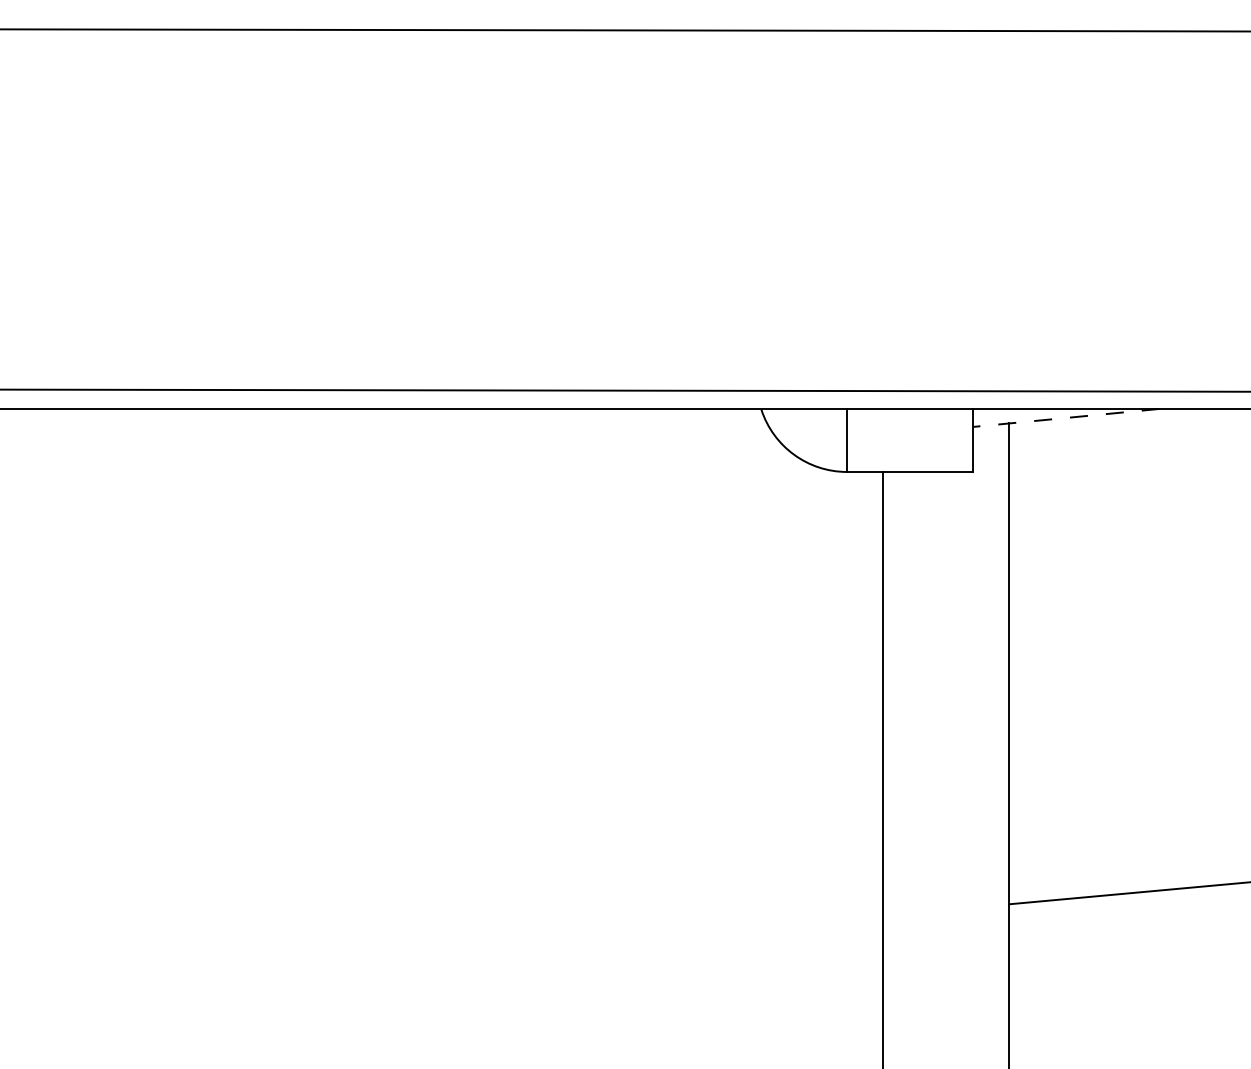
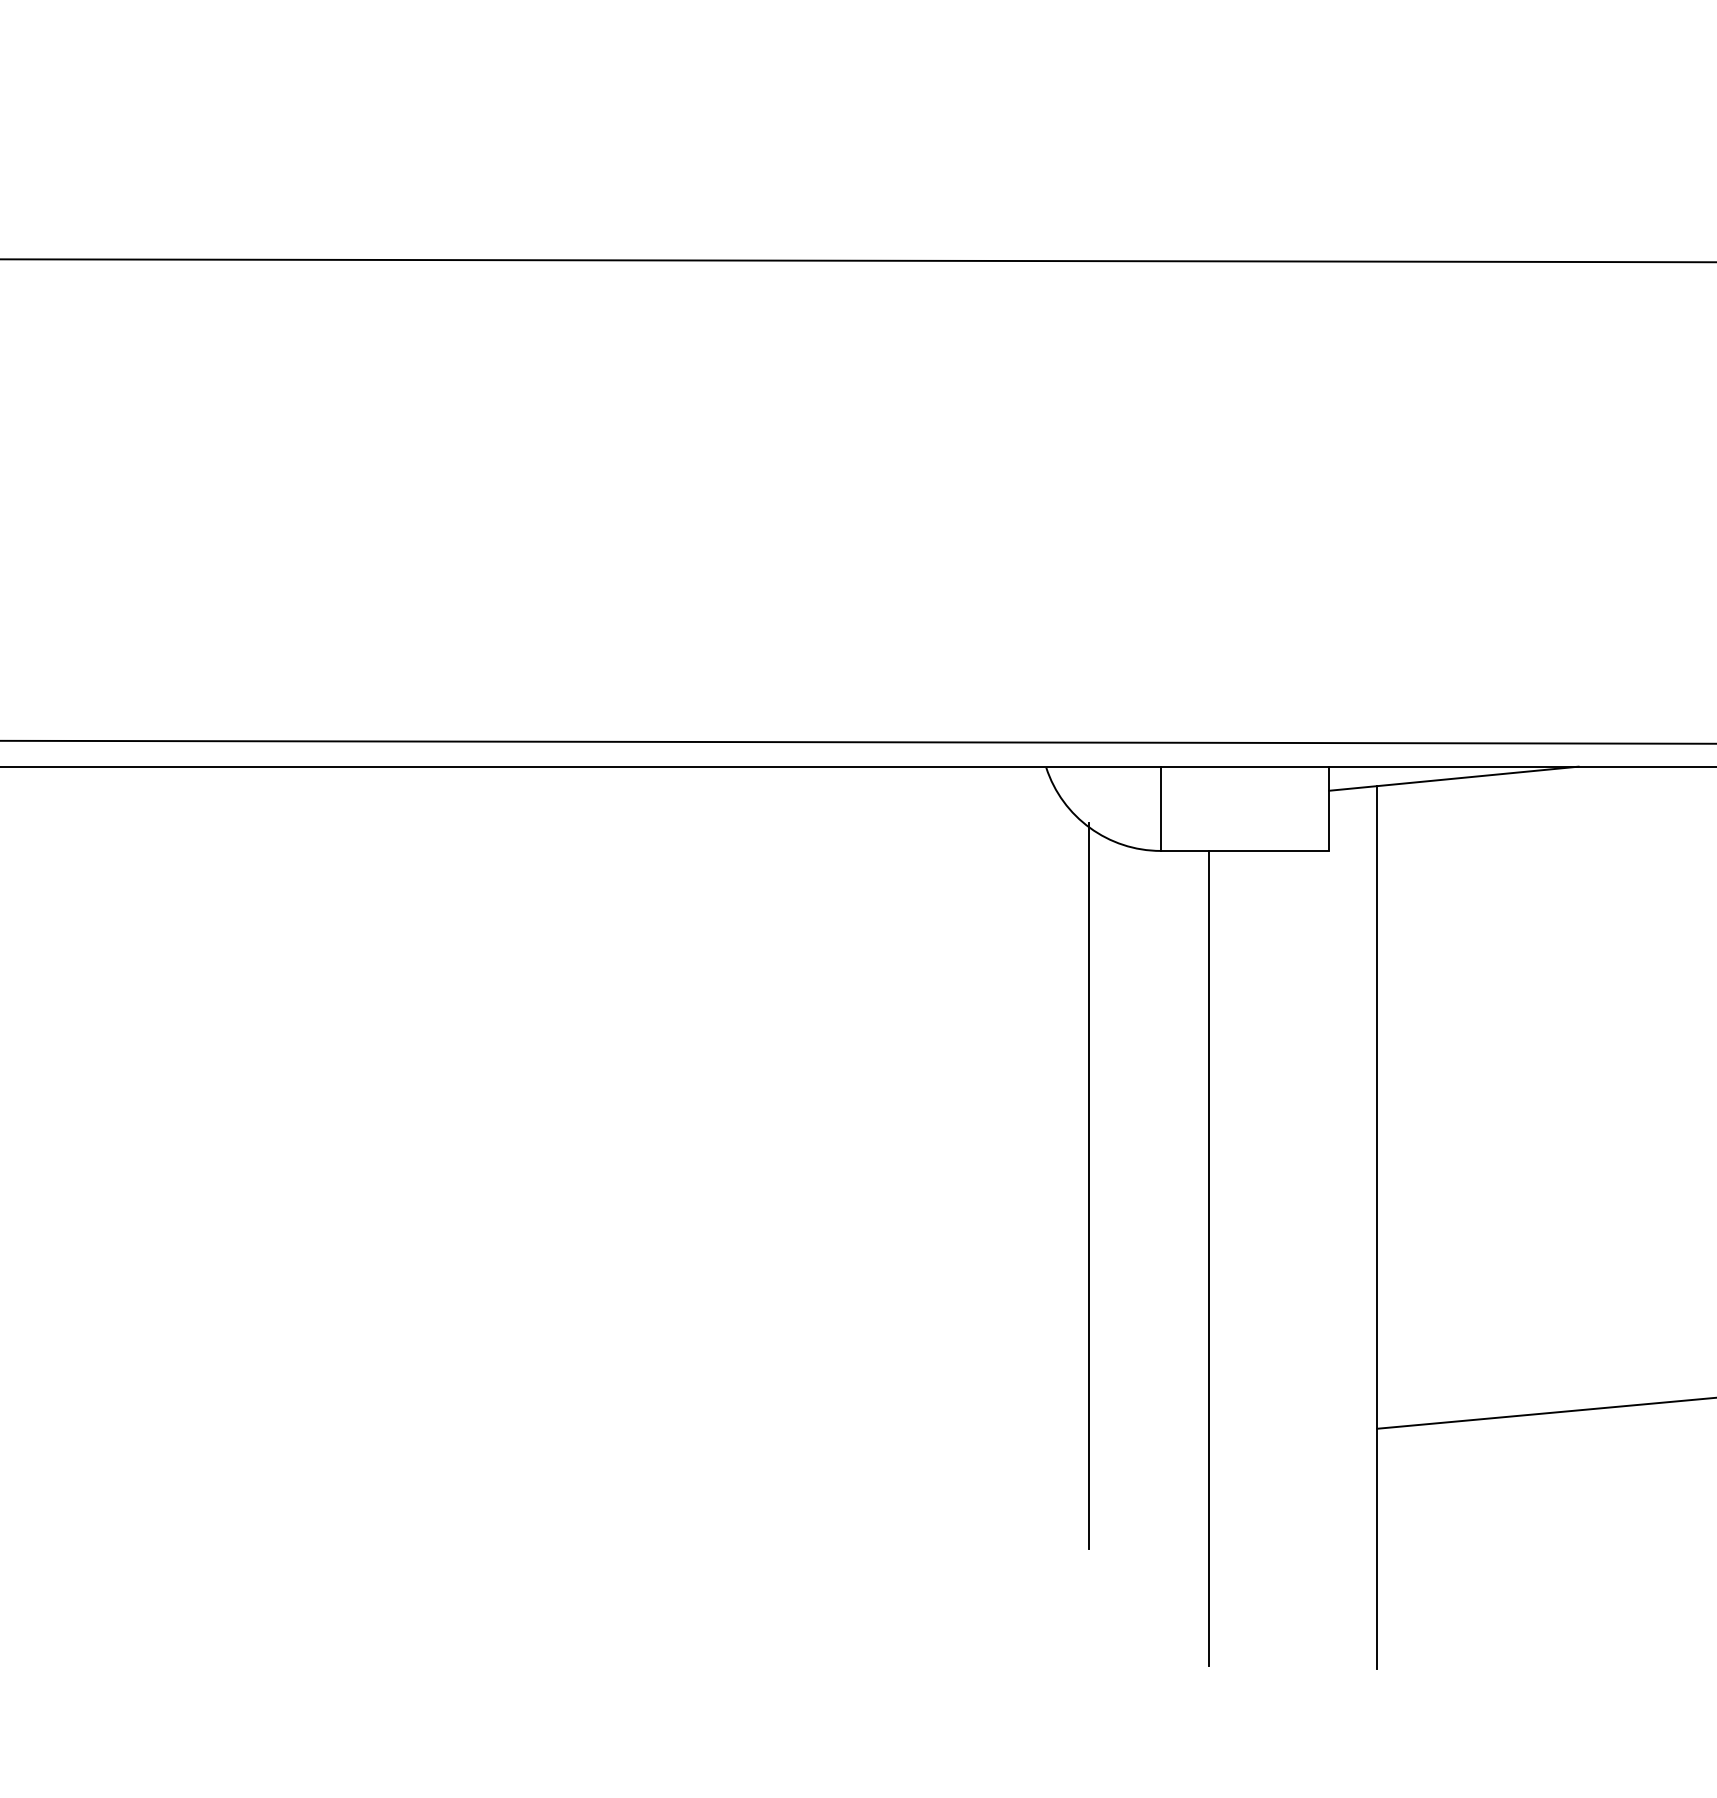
line: (1066, 417) -> (1453, 778), dashed -> solid
line: (792, 722) -> (1088, 1185), added

